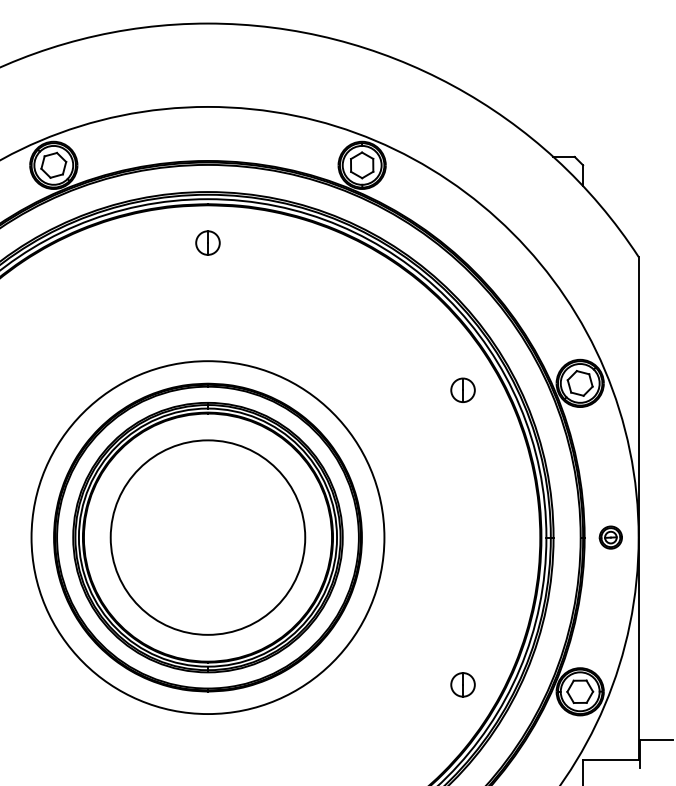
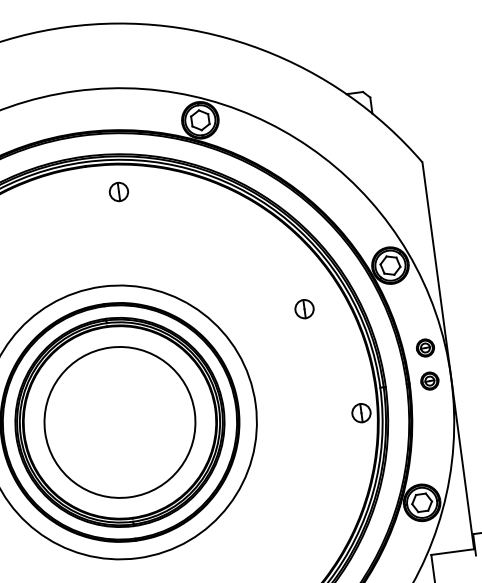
part: (207, 242) -> (118, 191), moved
part: (462, 389) -> (304, 308), moved
part: (610, 494) -> (425, 347), added
part: (462, 684) -> (361, 412), moved

